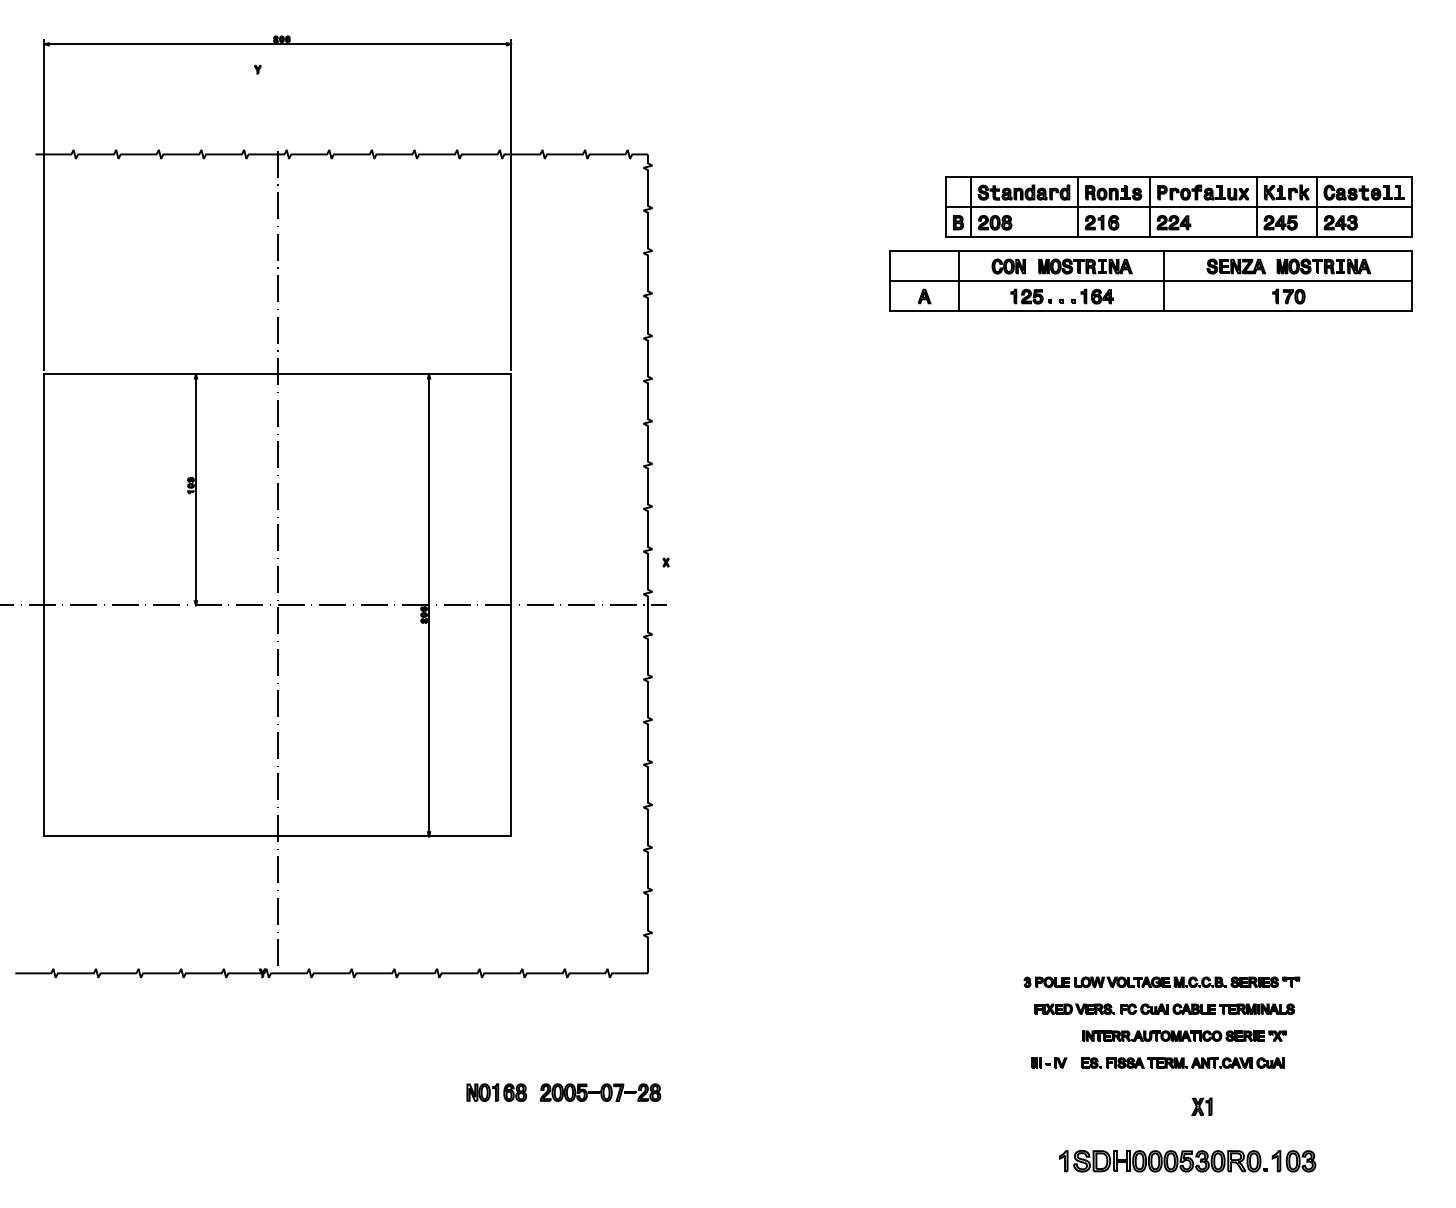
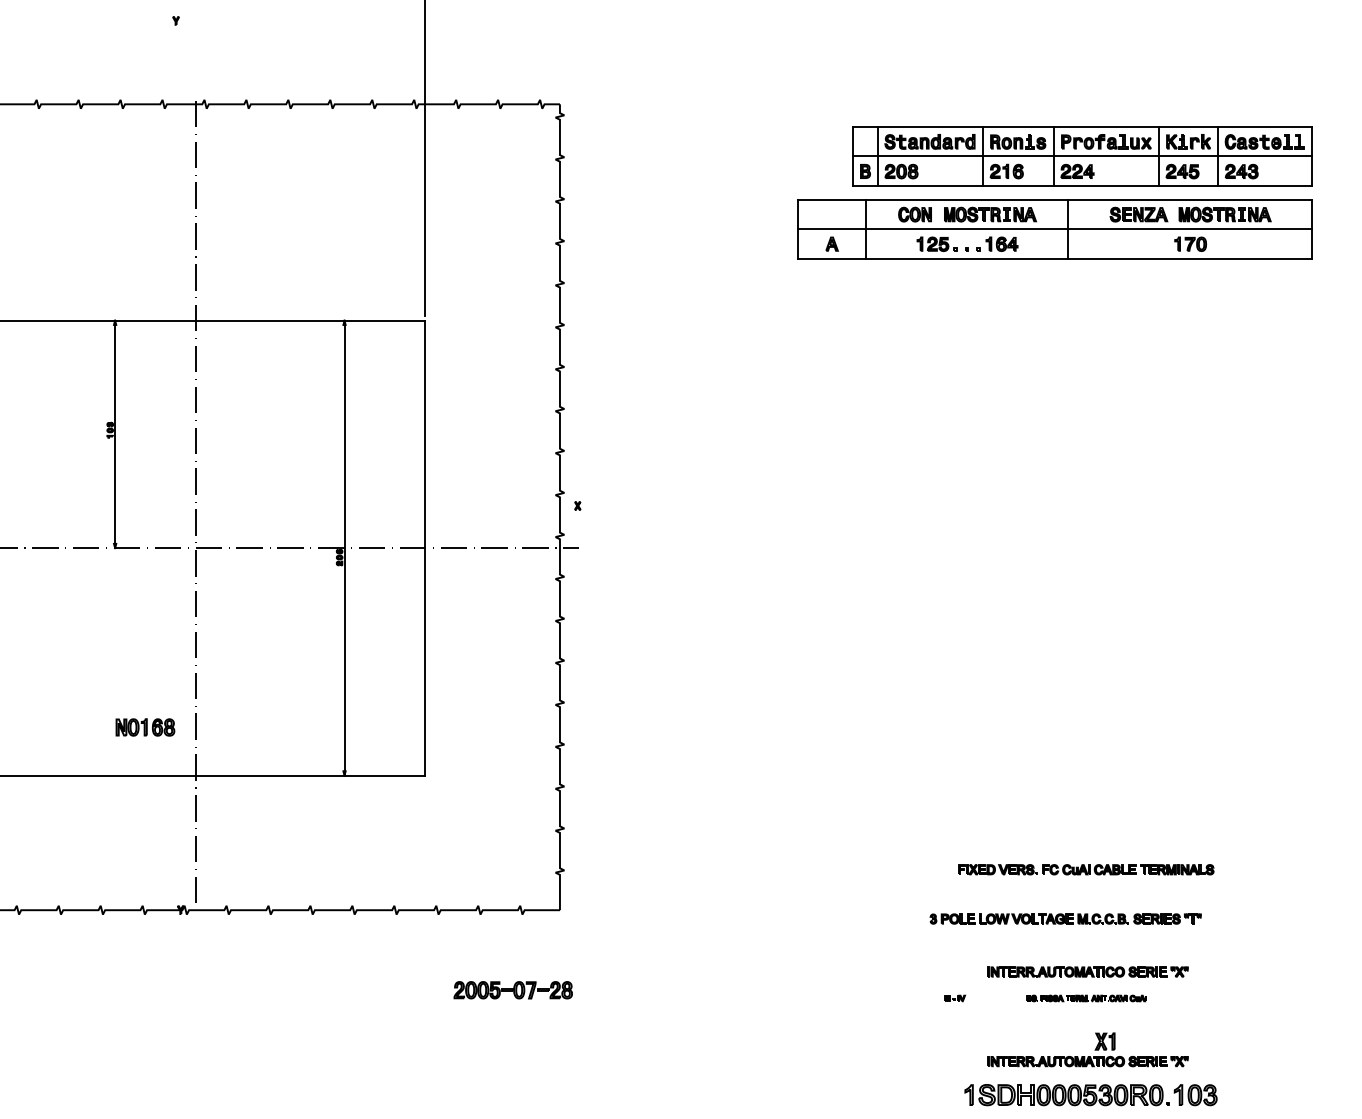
part: (1164, 1008) -> (1085, 869), moved
part: (1049, 1062) -> (955, 997), size x0.6
part: (1182, 1062) -> (1085, 997), size x0.6
part: (496, 1092) -> (145, 727), moved
part: (600, 1092) -> (513, 990), moved
part: (1184, 1126) -> (1087, 1060), added

